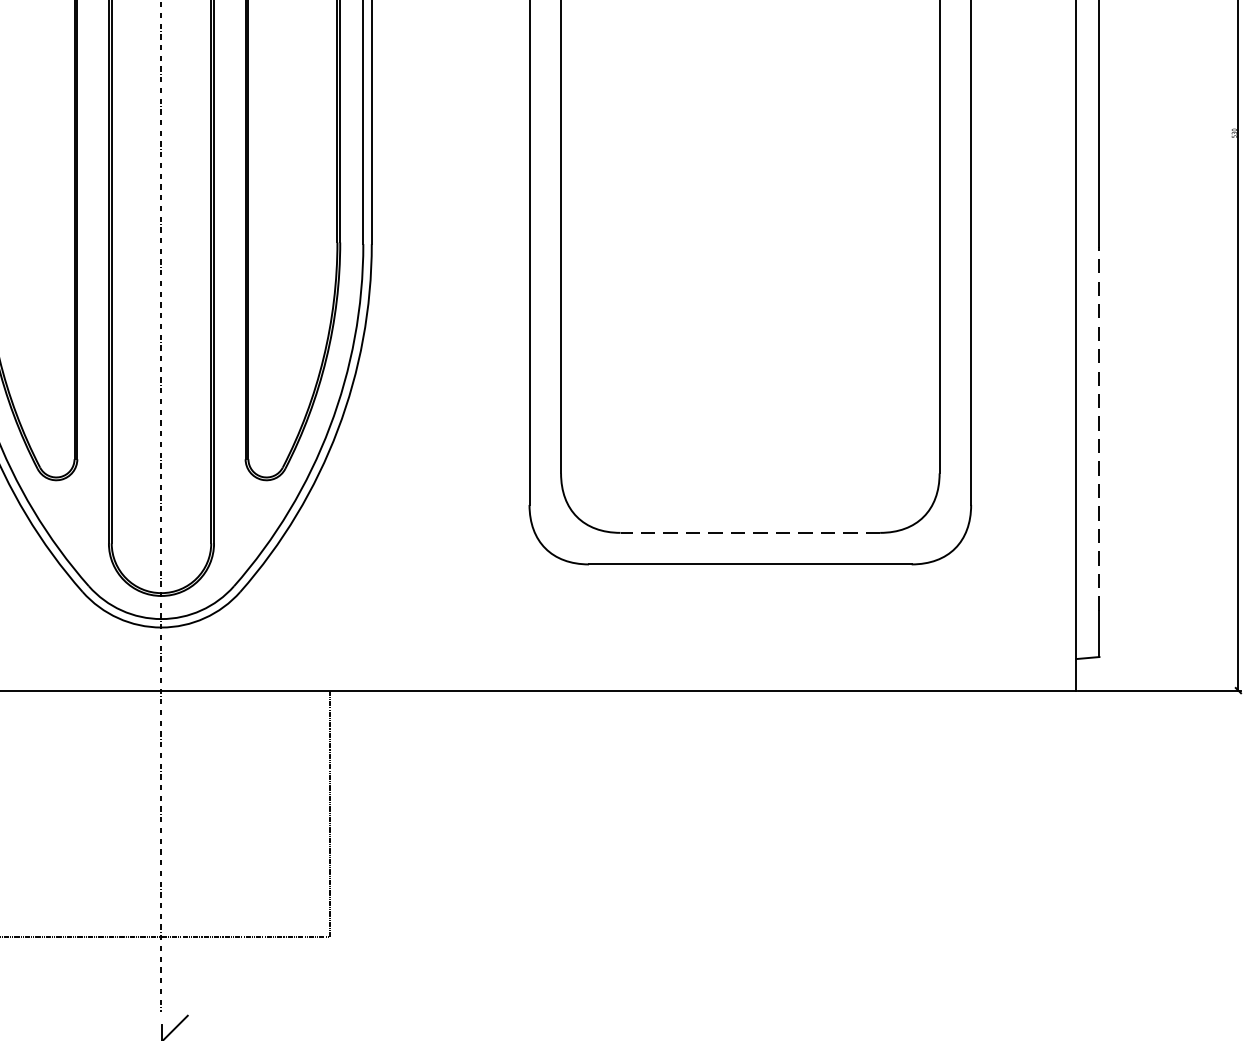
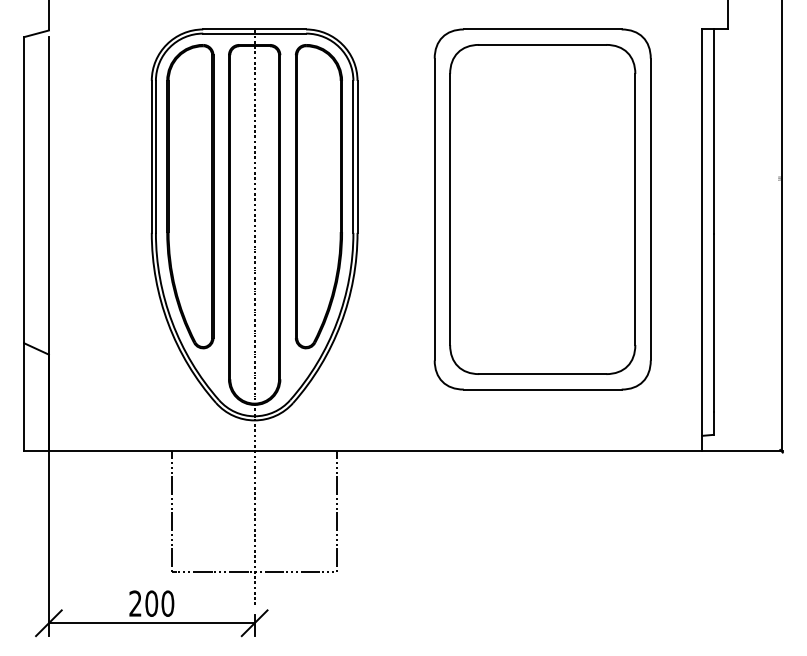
line: (1099, 427) -> (713, 322), dashed -> solid
line: (749, 533) -> (542, 374), dashed -> solid

